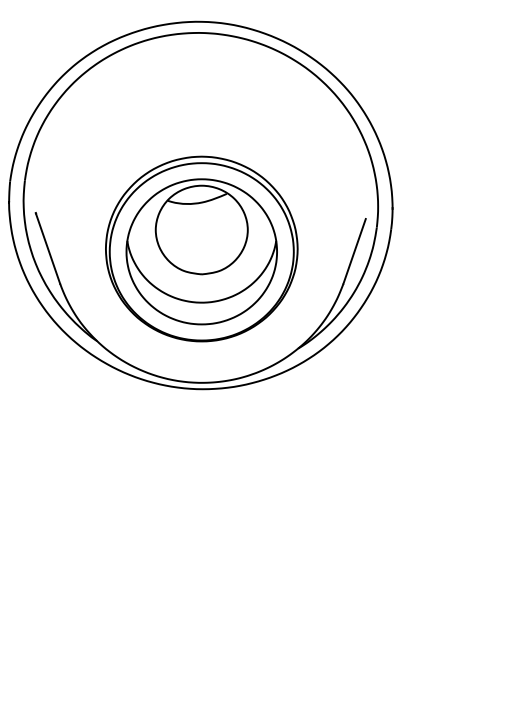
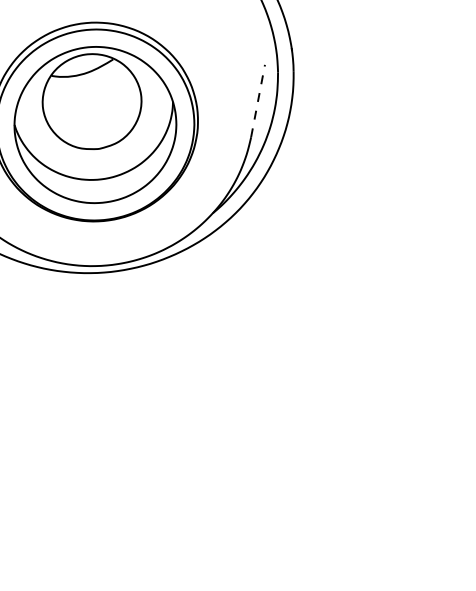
line: (354, 250) -> (257, 100), solid -> dashed

